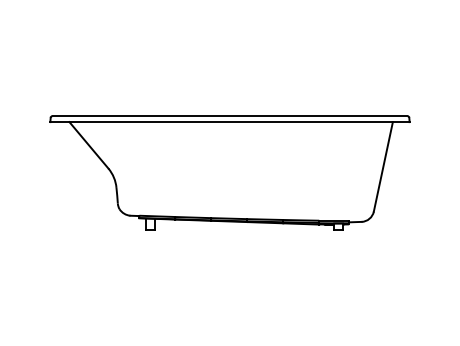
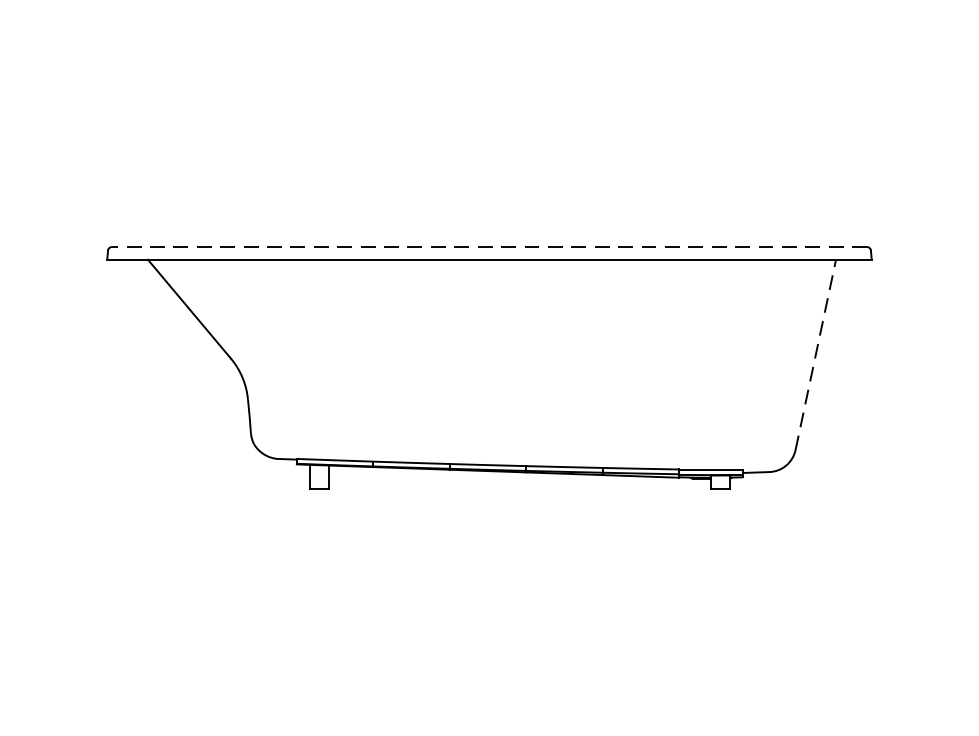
line: (229, 116) -> (488, 247), solid -> dashed
line: (383, 166) -> (816, 354), solid -> dashed

